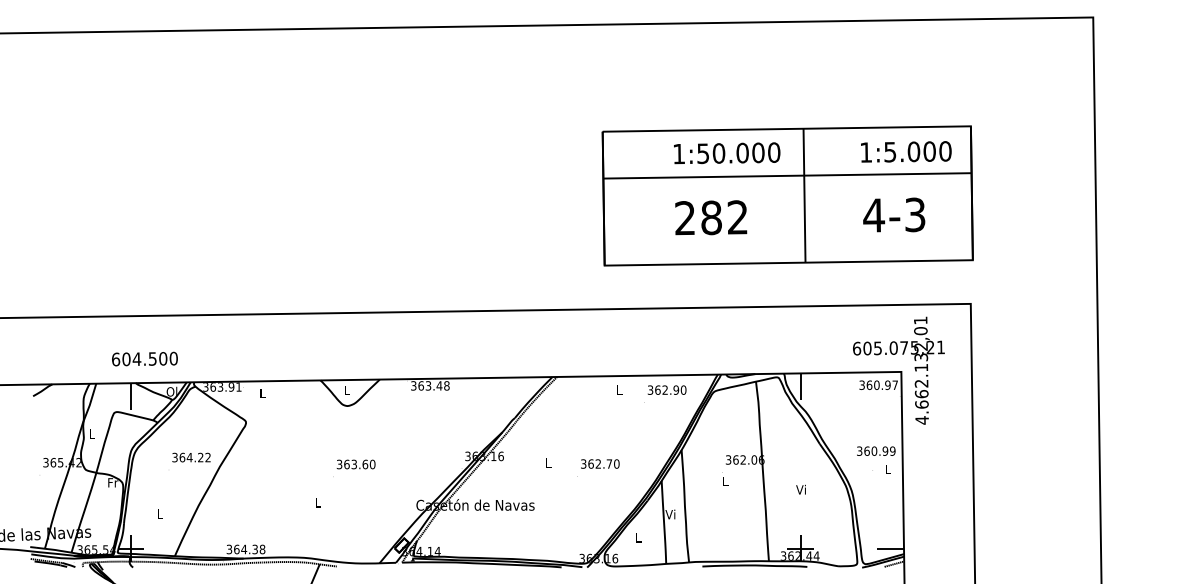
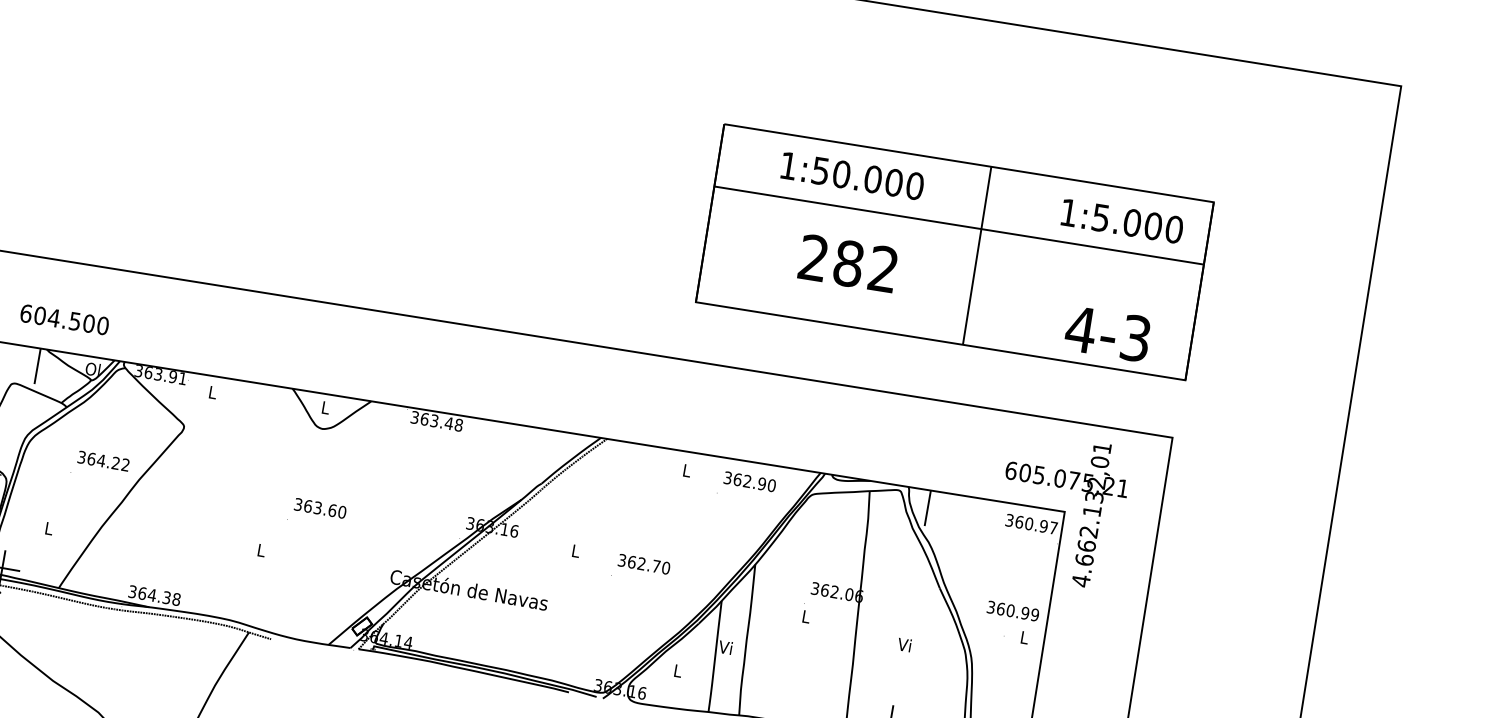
text: (727, 153) -> (852, 176), moved
text: (894, 214) -> (1108, 333), moved

